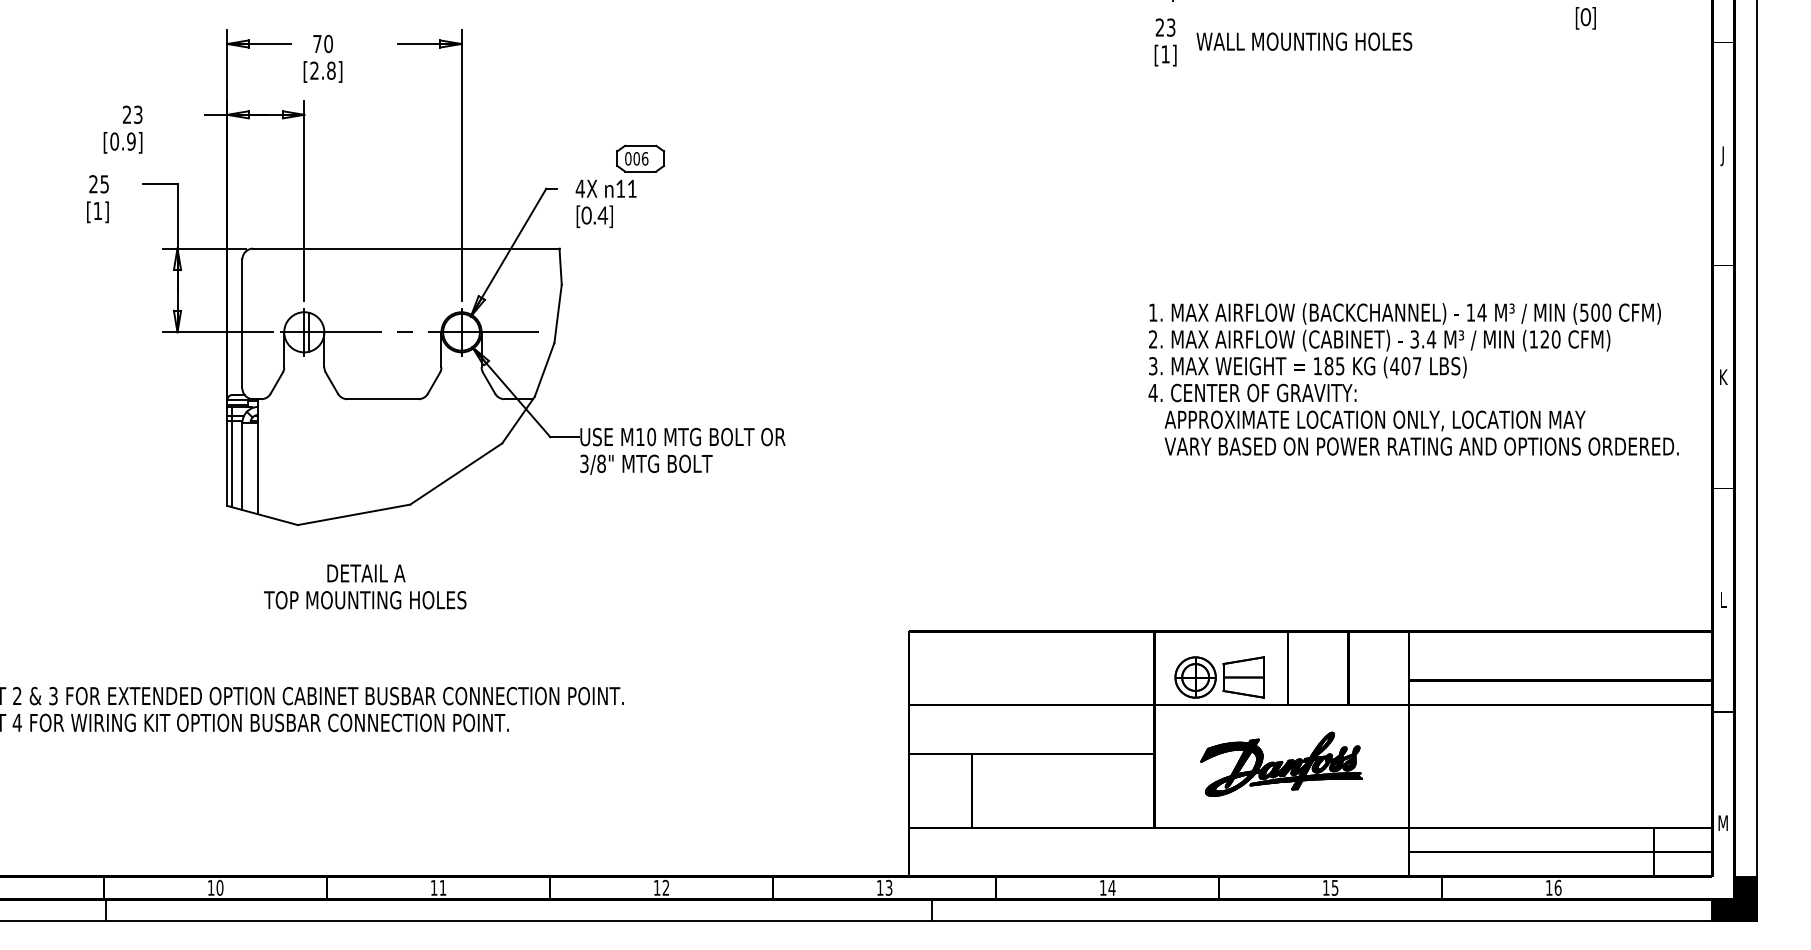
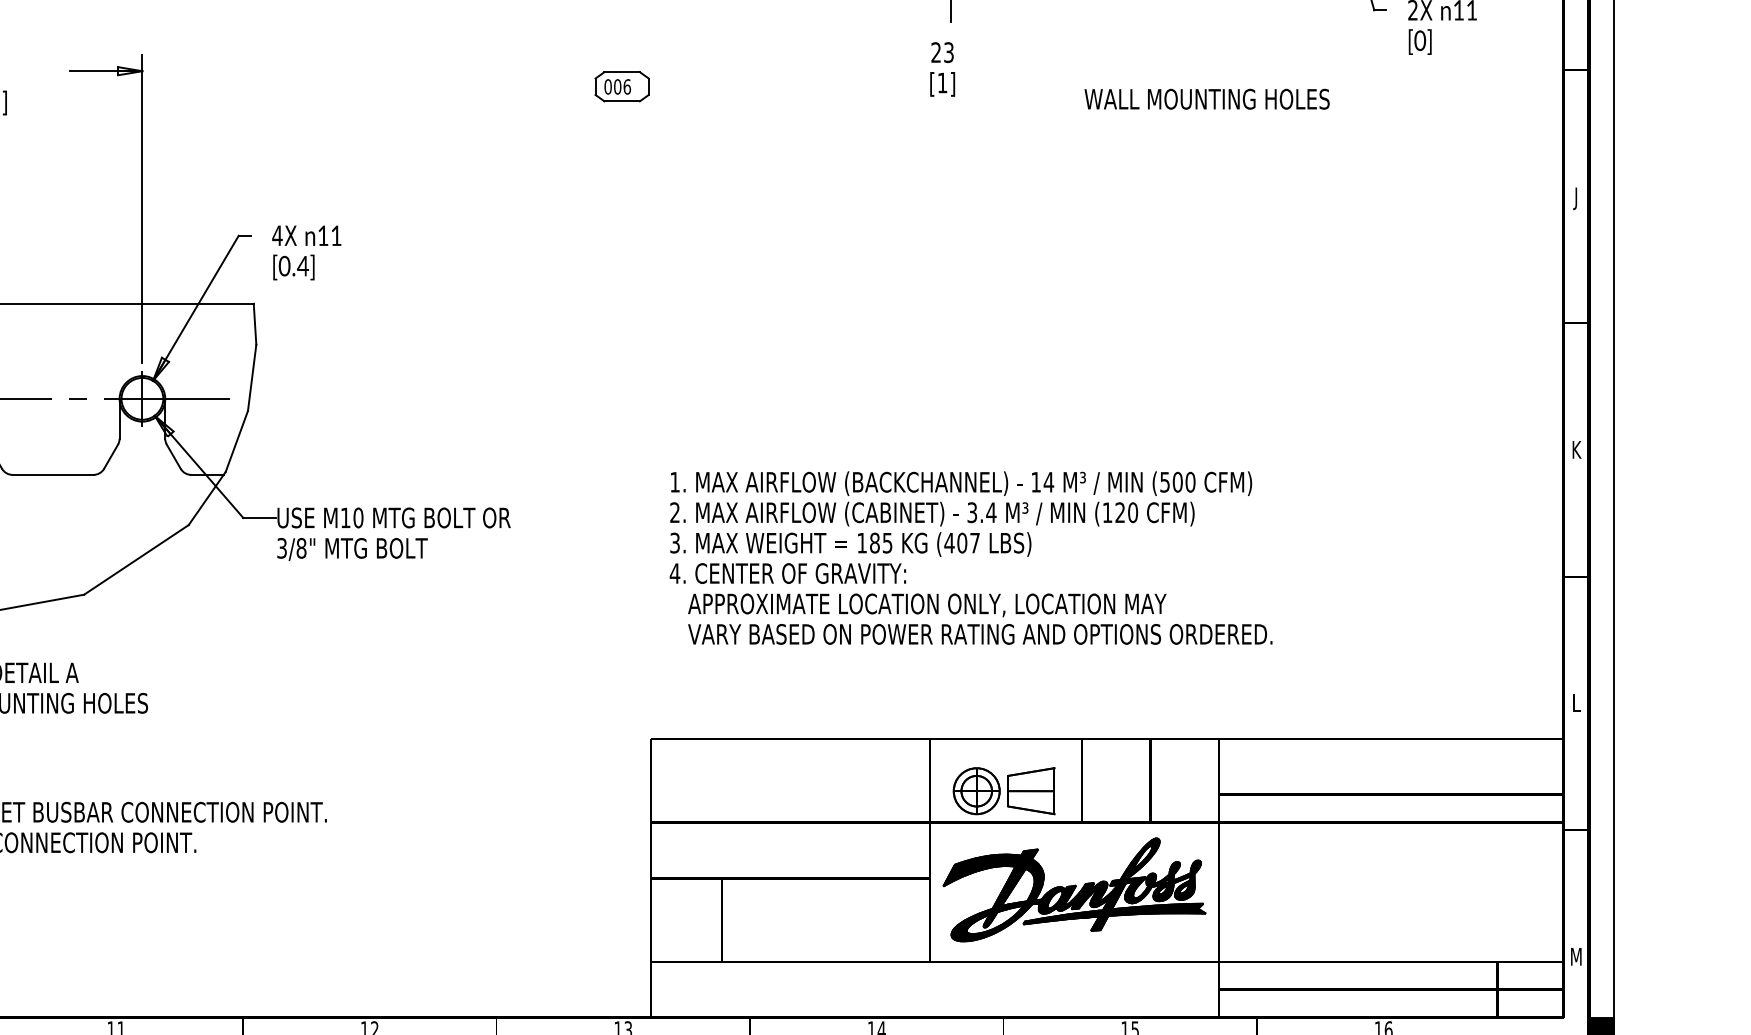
text: (1304, 41) -> (1207, 99), moved
part: (640, 158) -> (621, 86), moved
text: (1413, 379) -> (970, 558), moved
part: (1281, 764) -> (1074, 890), size x1.43

